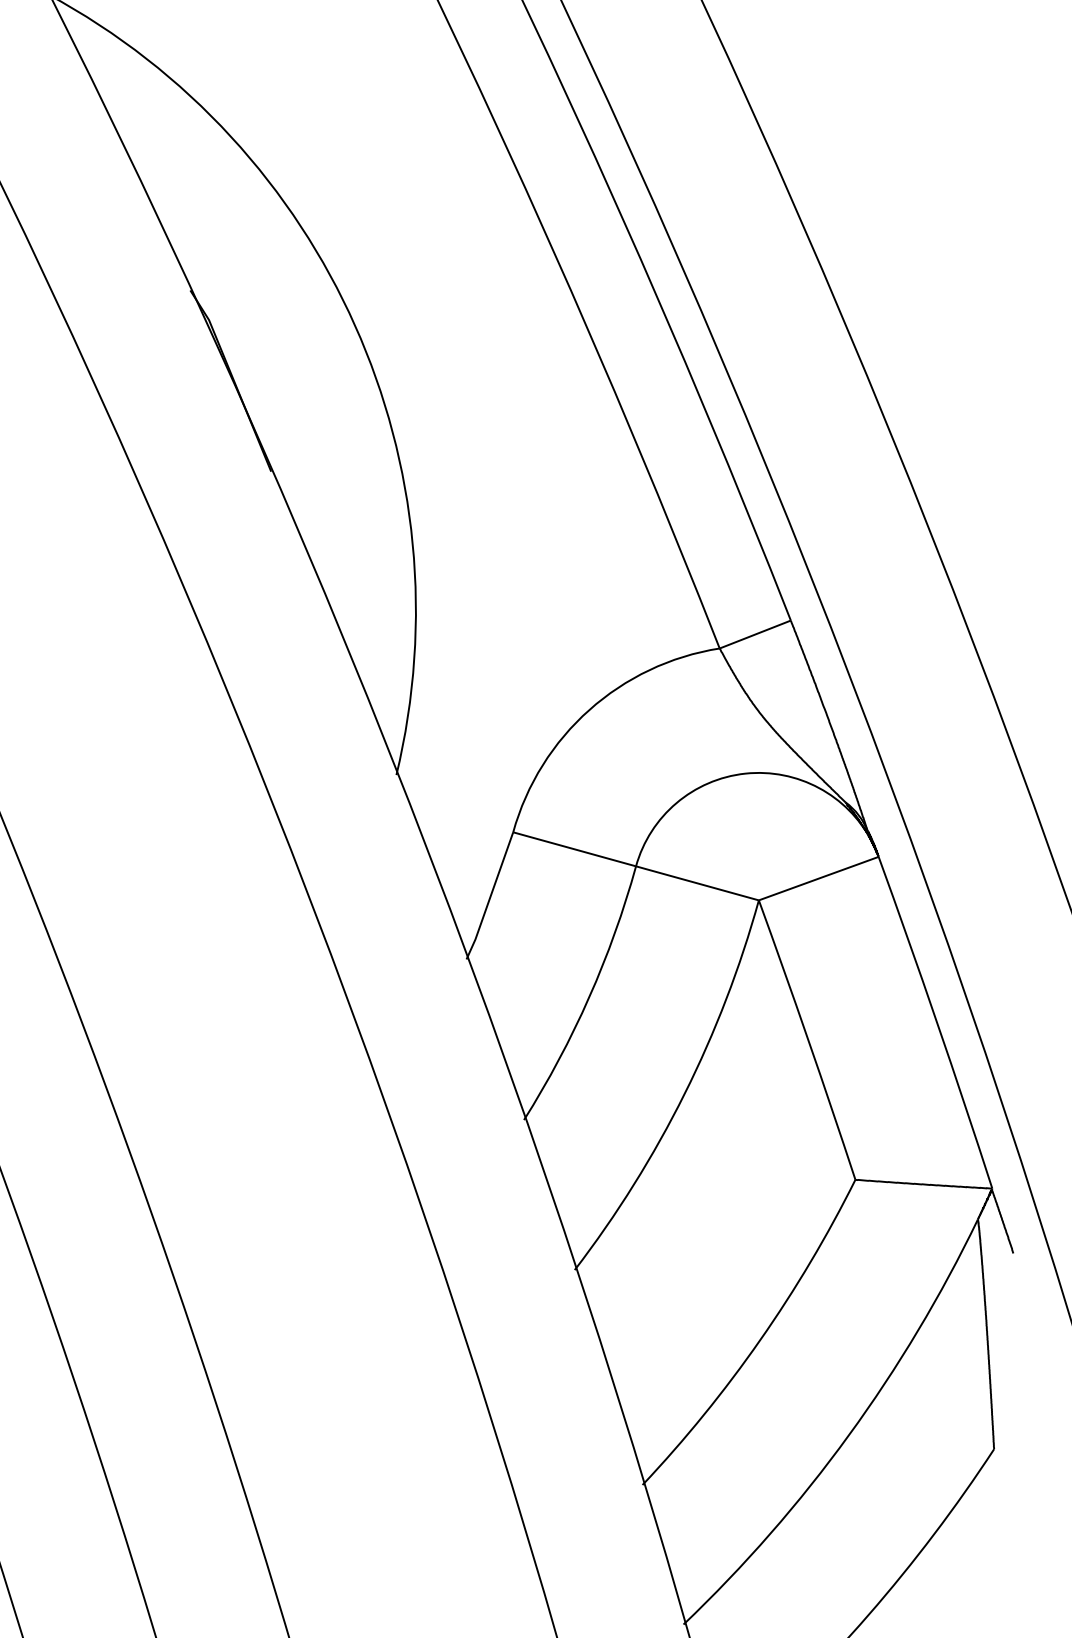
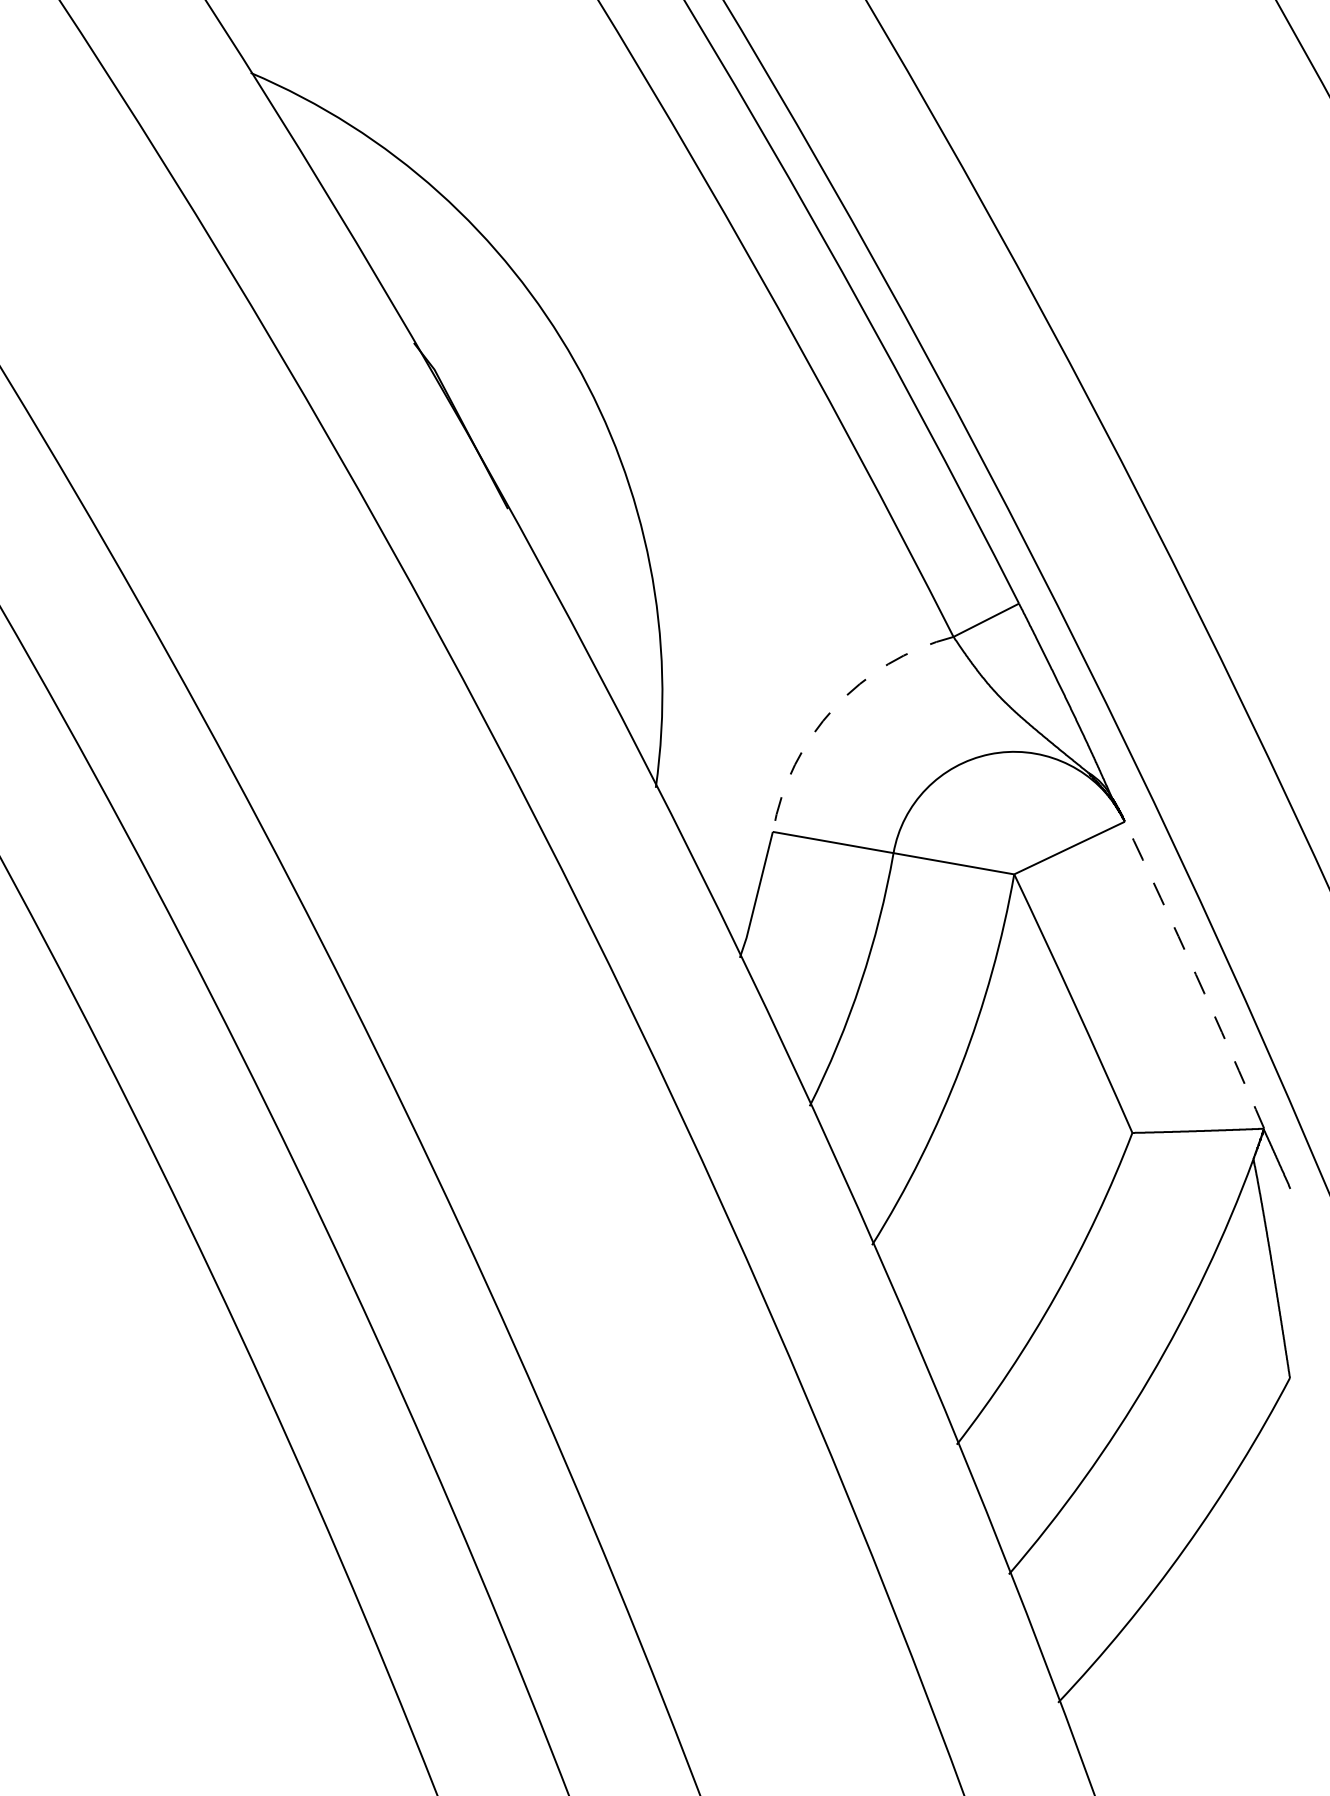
arc: (589, 709) -> (834, 707), solid -> dashed
arc: (936, 1022) -> (1195, 974), solid -> dashed

